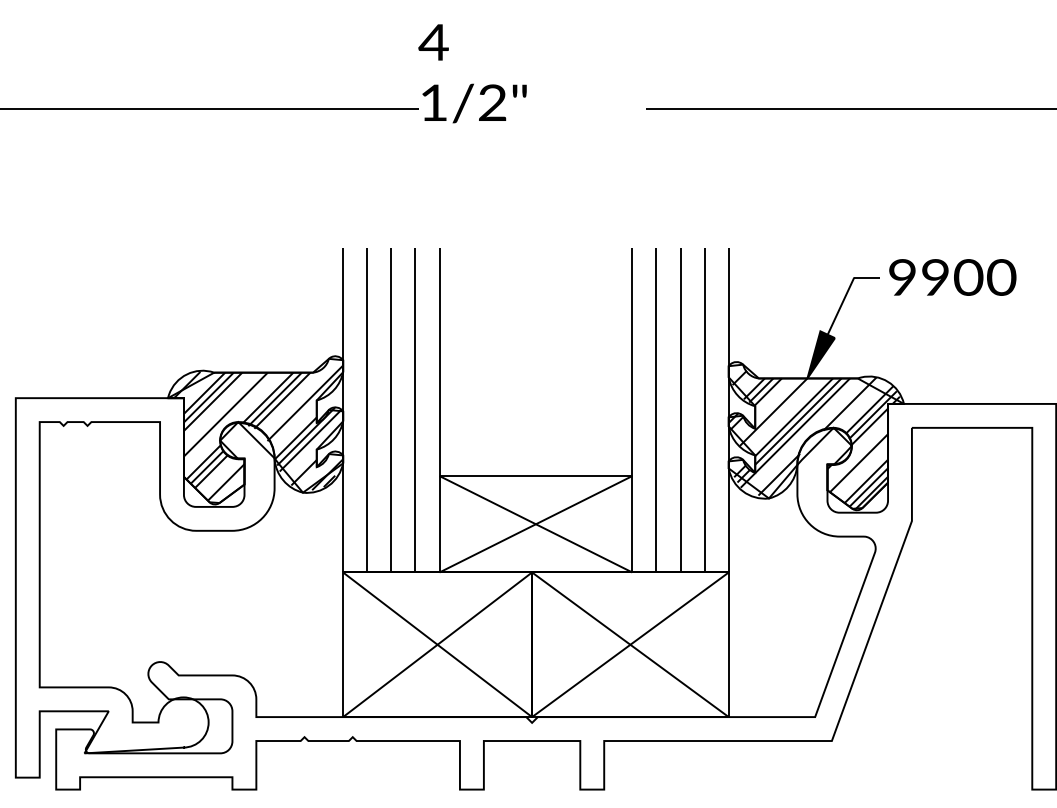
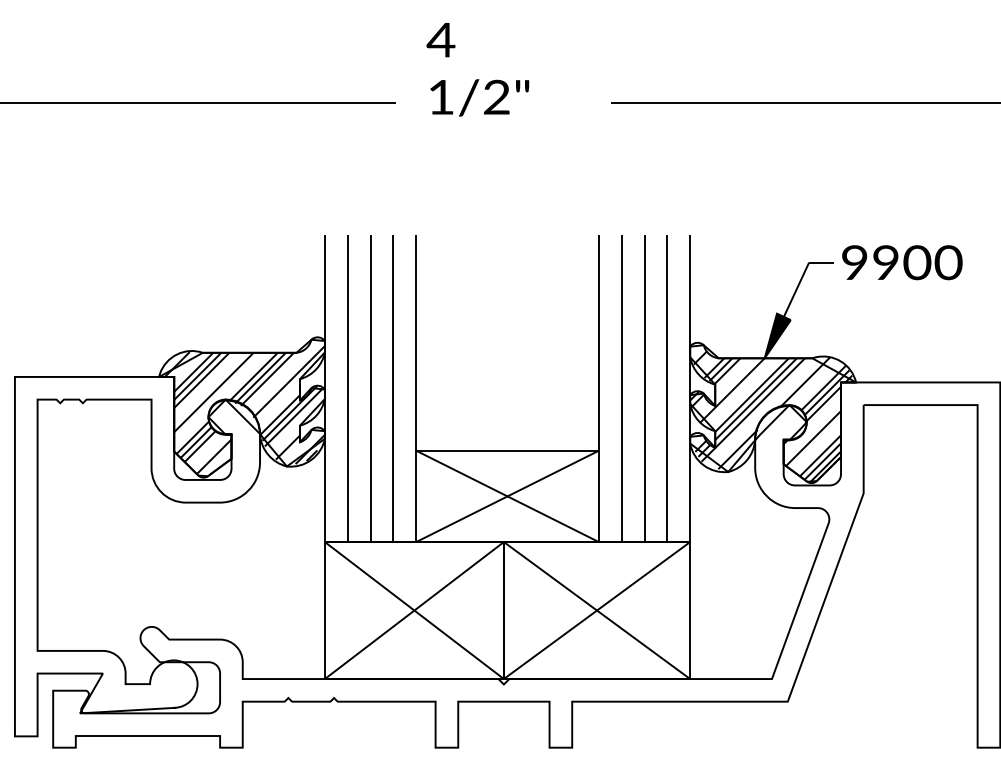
text: (472, 73) -> (477, 69), moved

